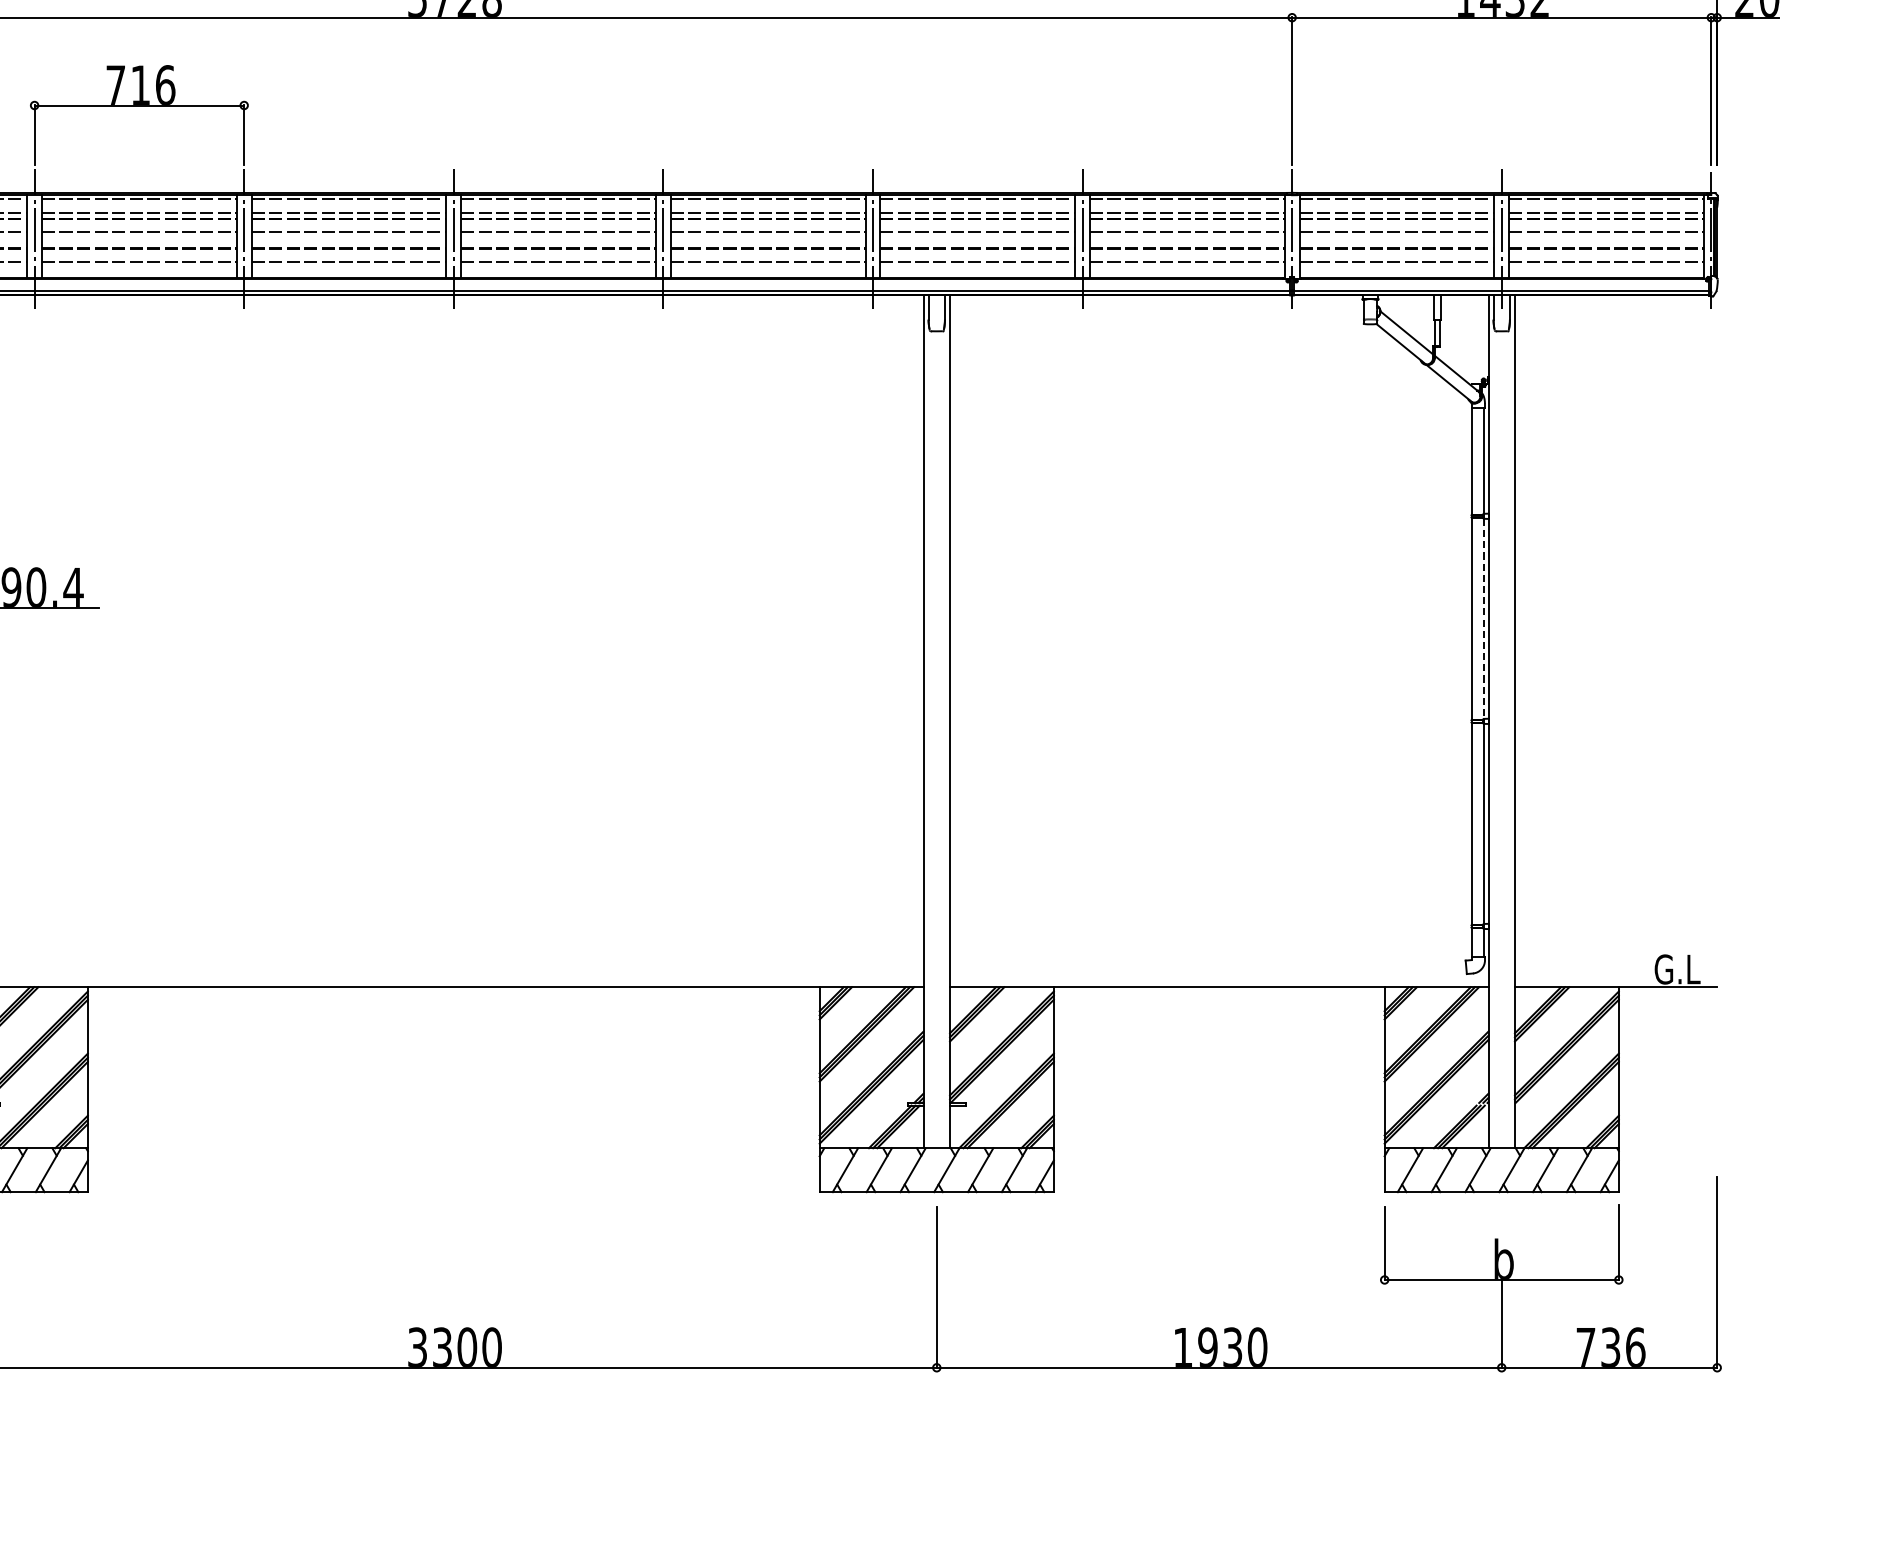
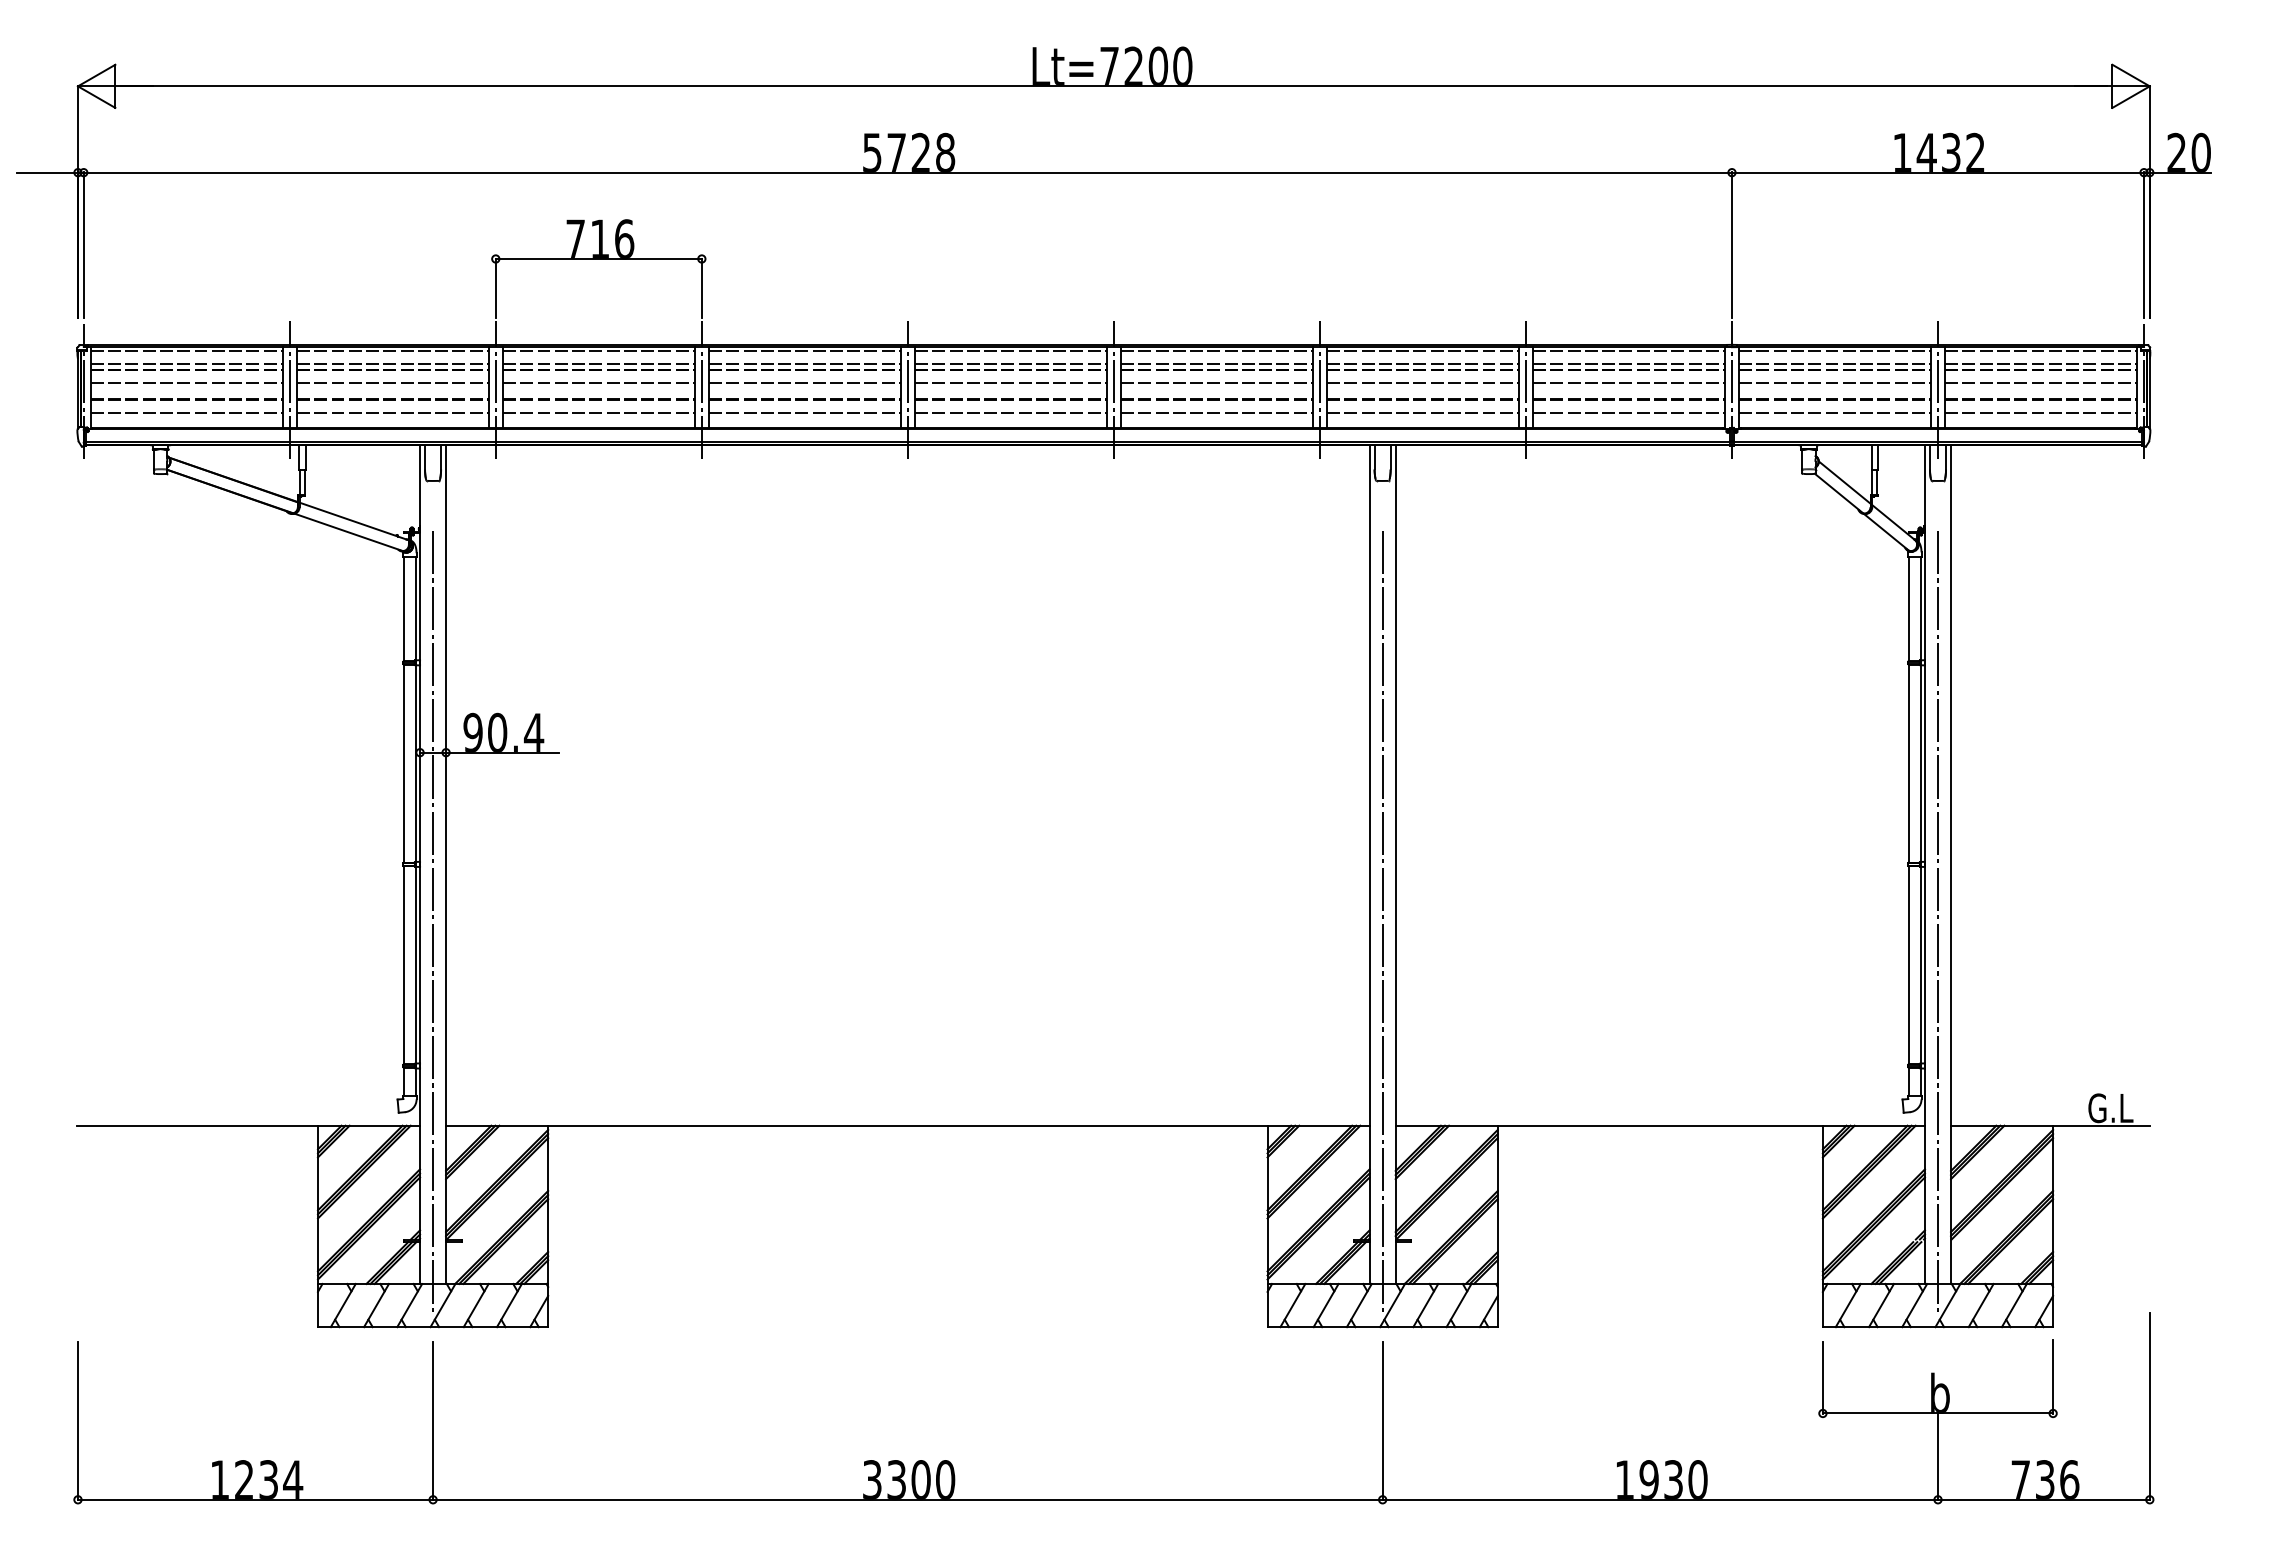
line: (1483, 619) -> (1920, 764), dashed -> solid
line: (936, 779) -> (1382, 921), added
line: (1502, 779) -> (1938, 921), added

